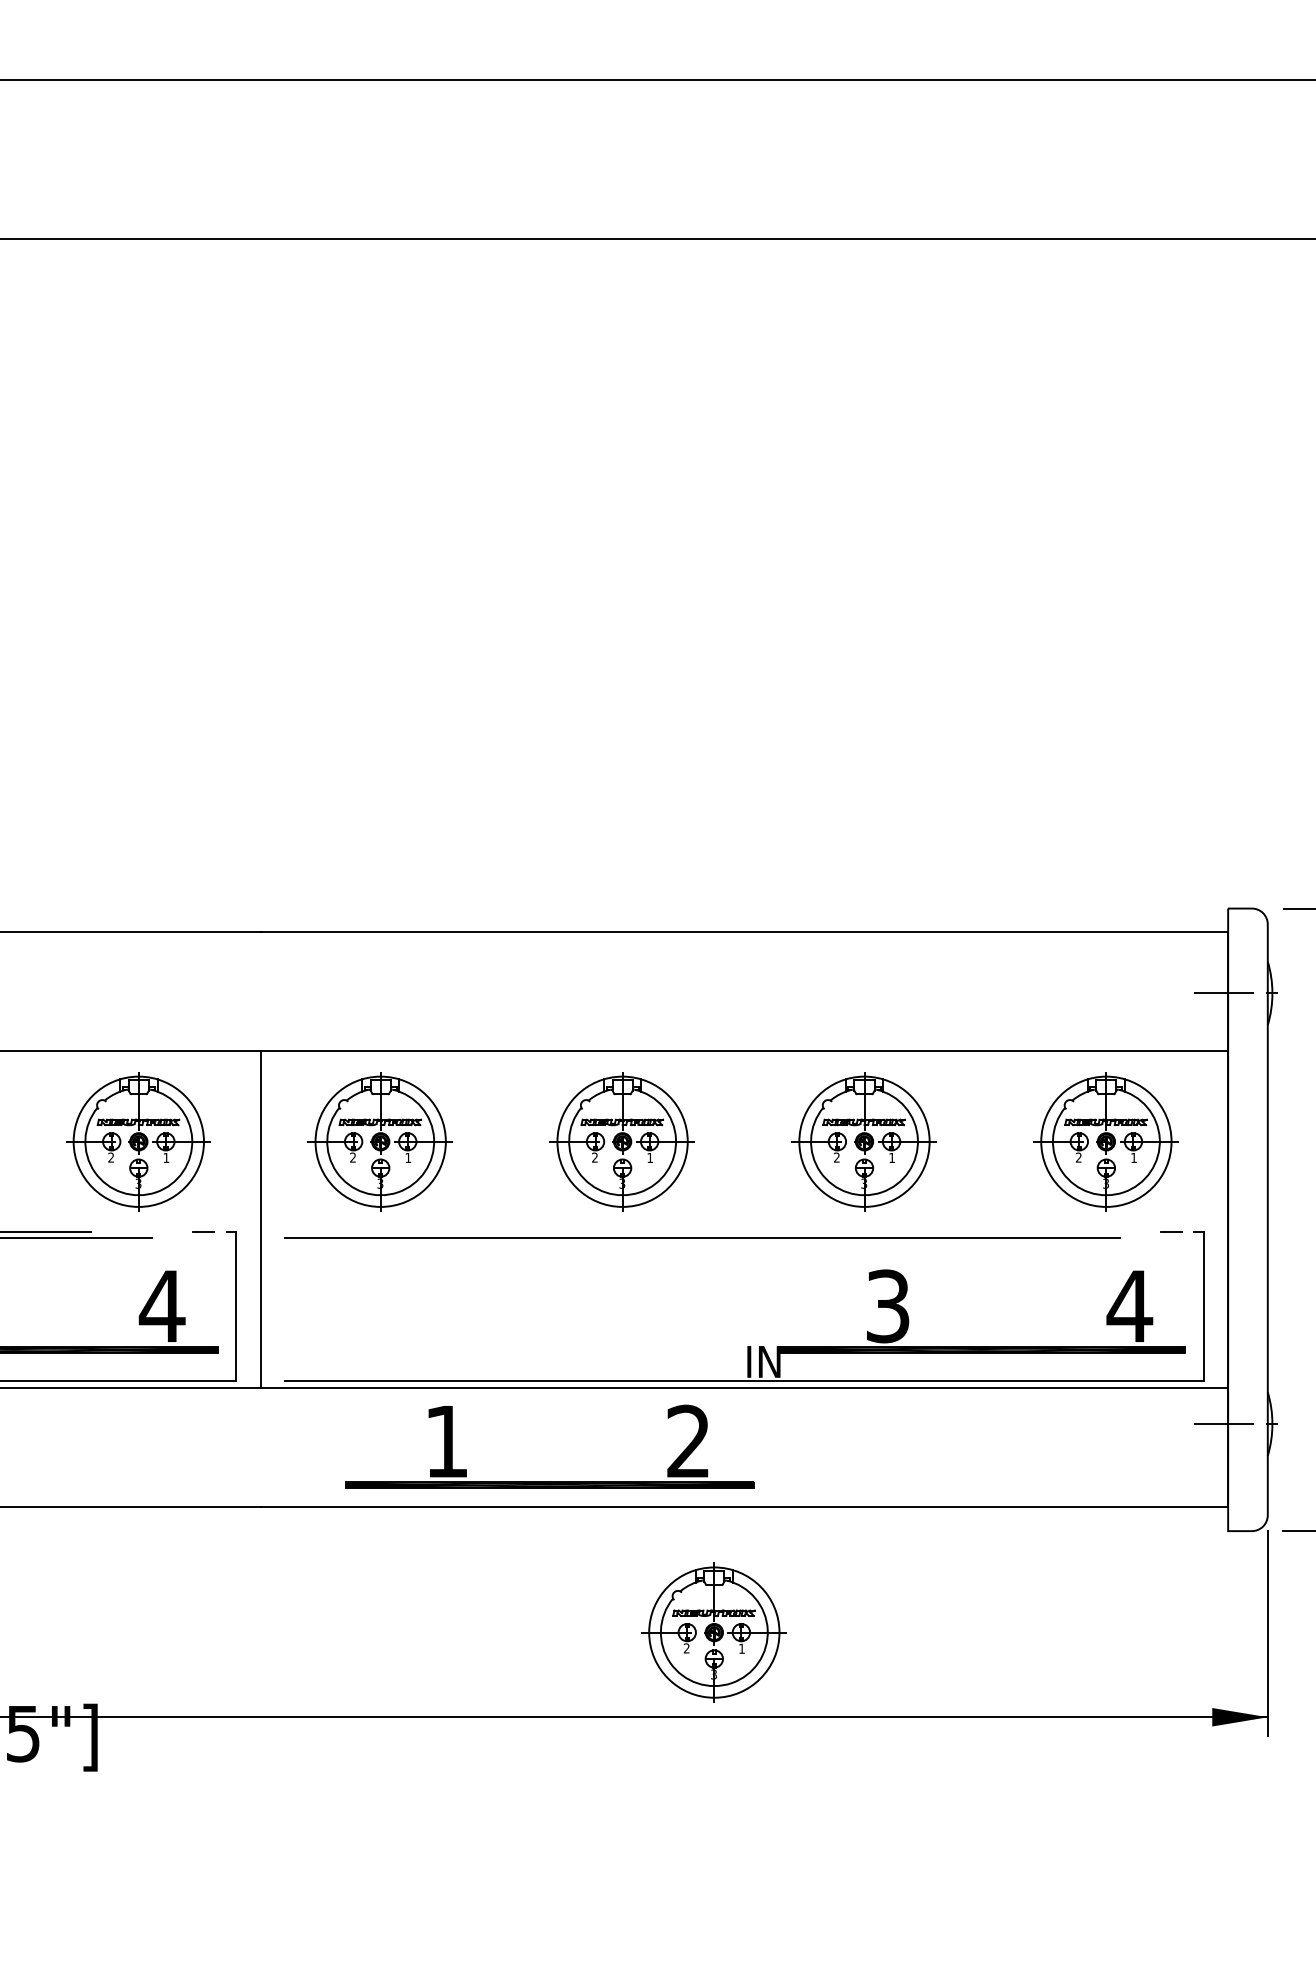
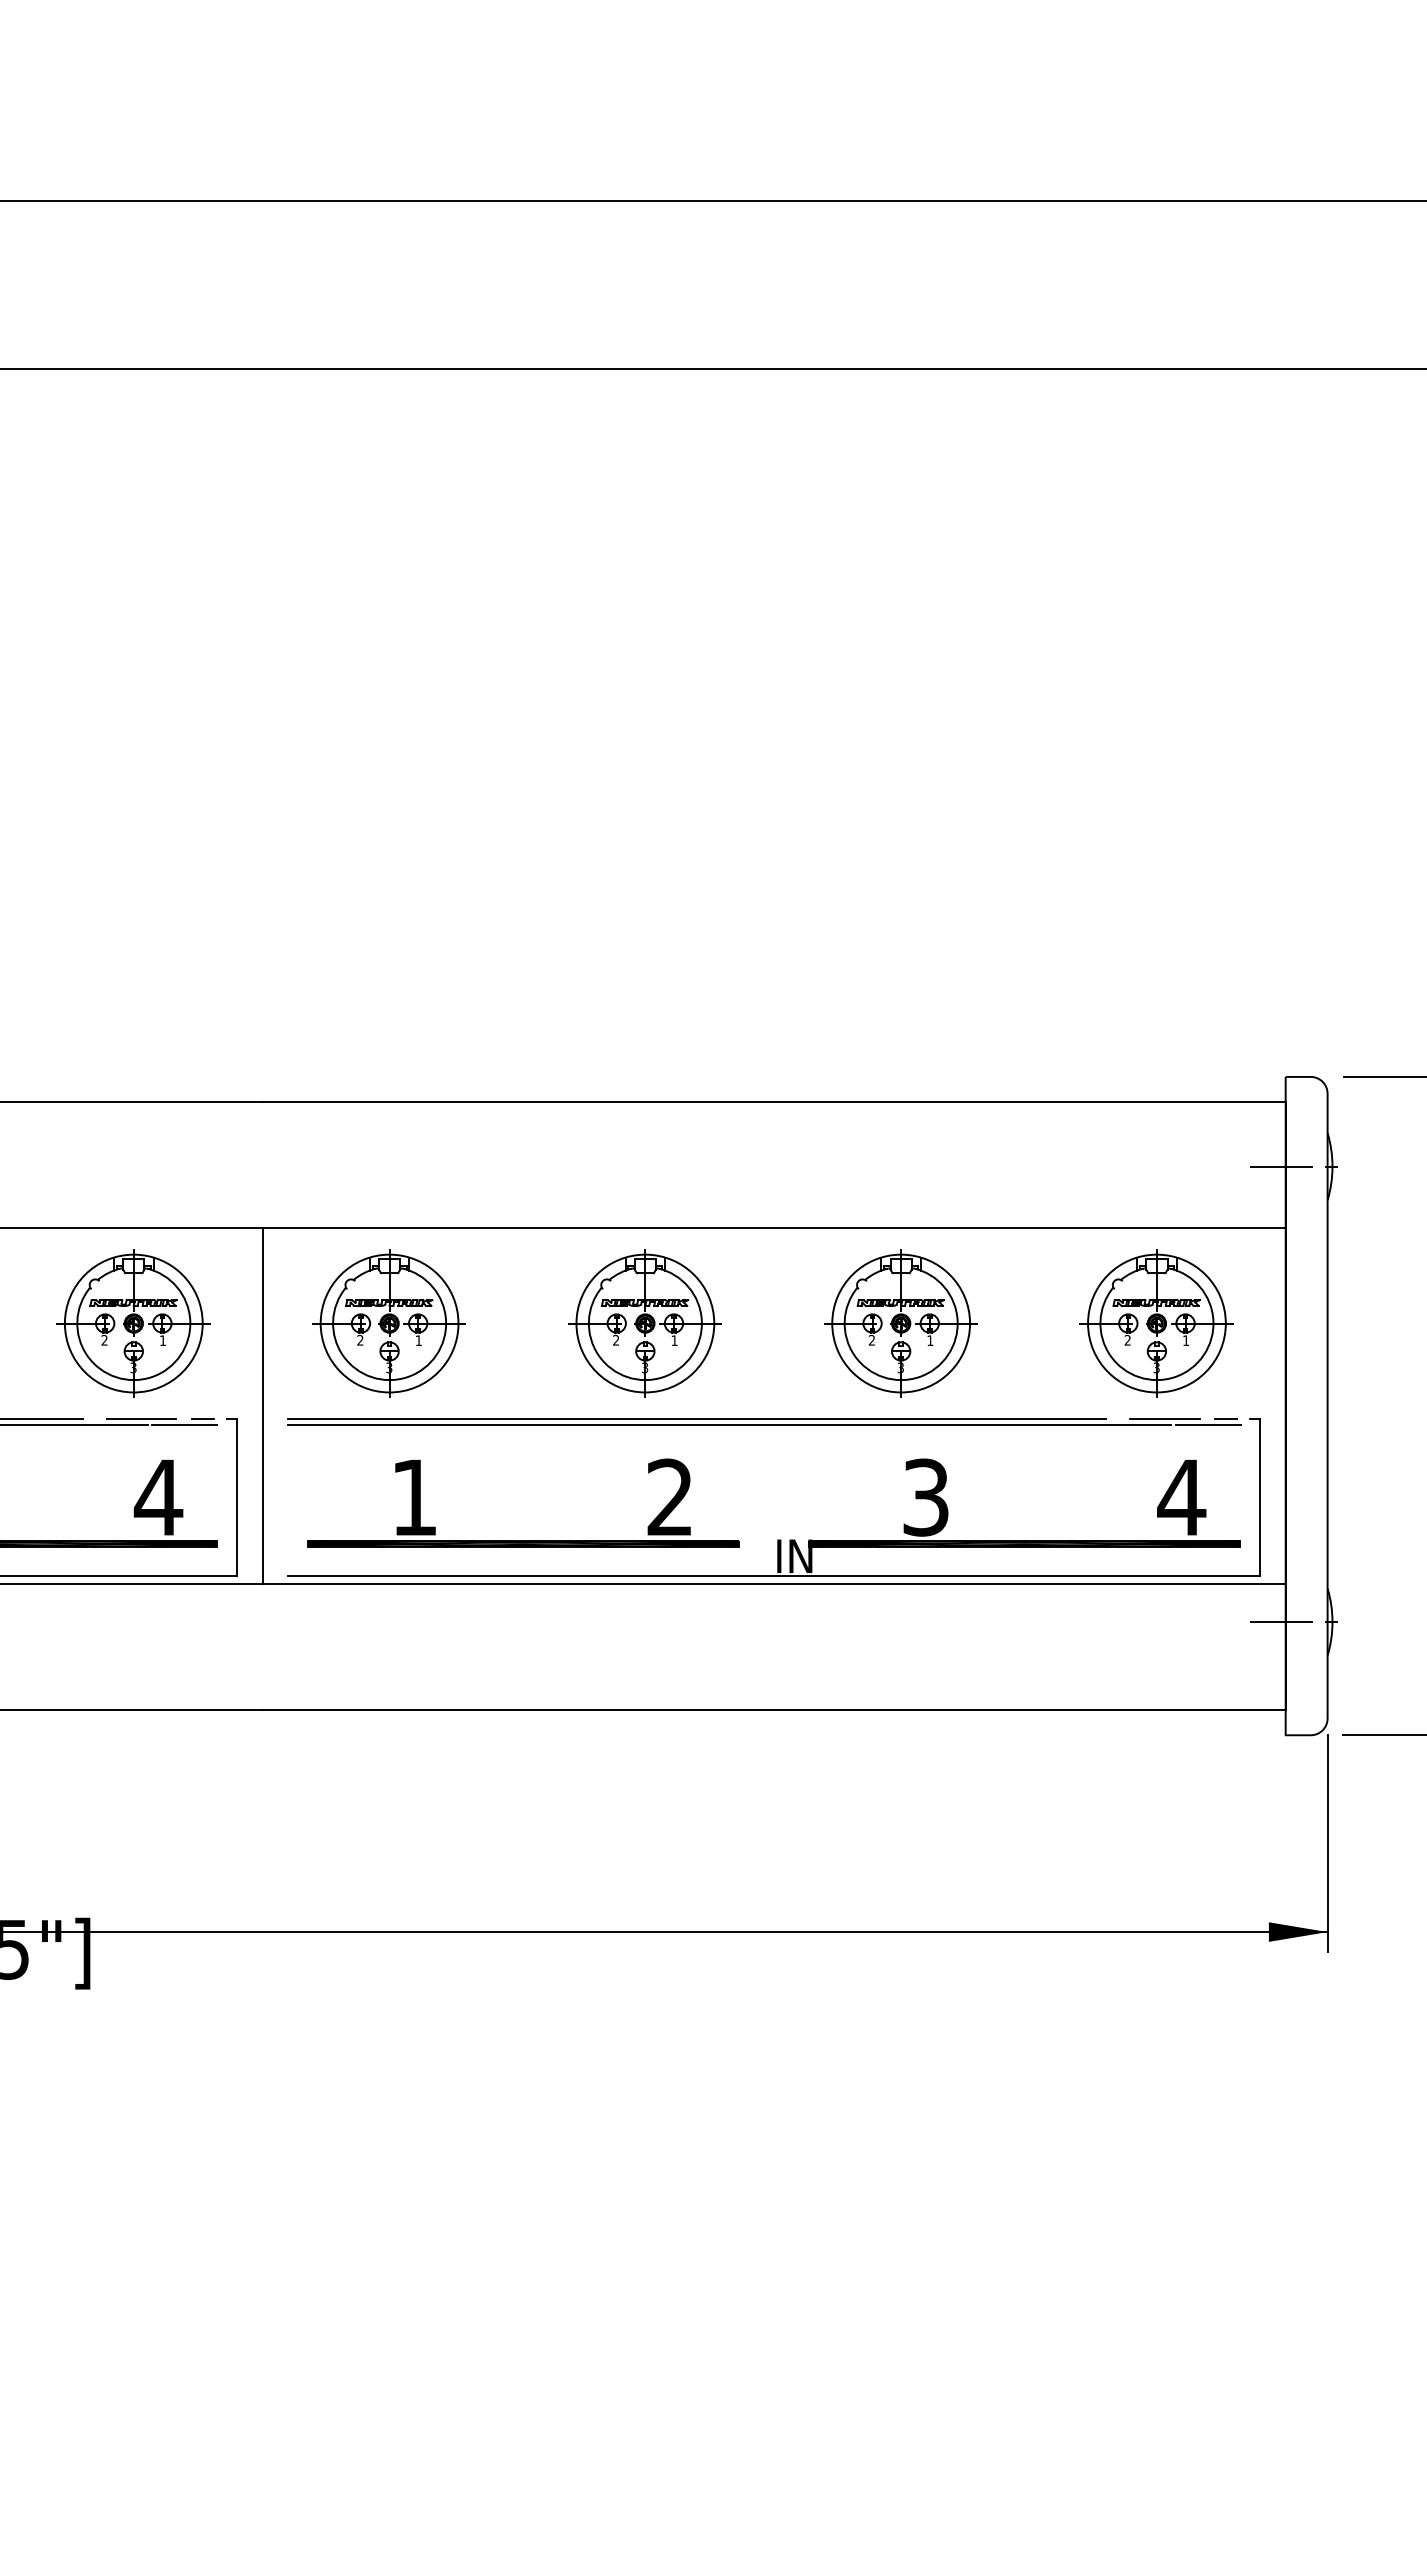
line: (146, 1232) -> (141, 1419), added
line: (671, 1232) -> (697, 1419), added
line: (1113, 1232) -> (1164, 1419), added
line: (186, 1237) -> (184, 1424), added
line: (1154, 1237) -> (1207, 1424), added
part: (549, 1482) -> (523, 1540), moved
part: (713, 1632) -> (741, 1842), removed

